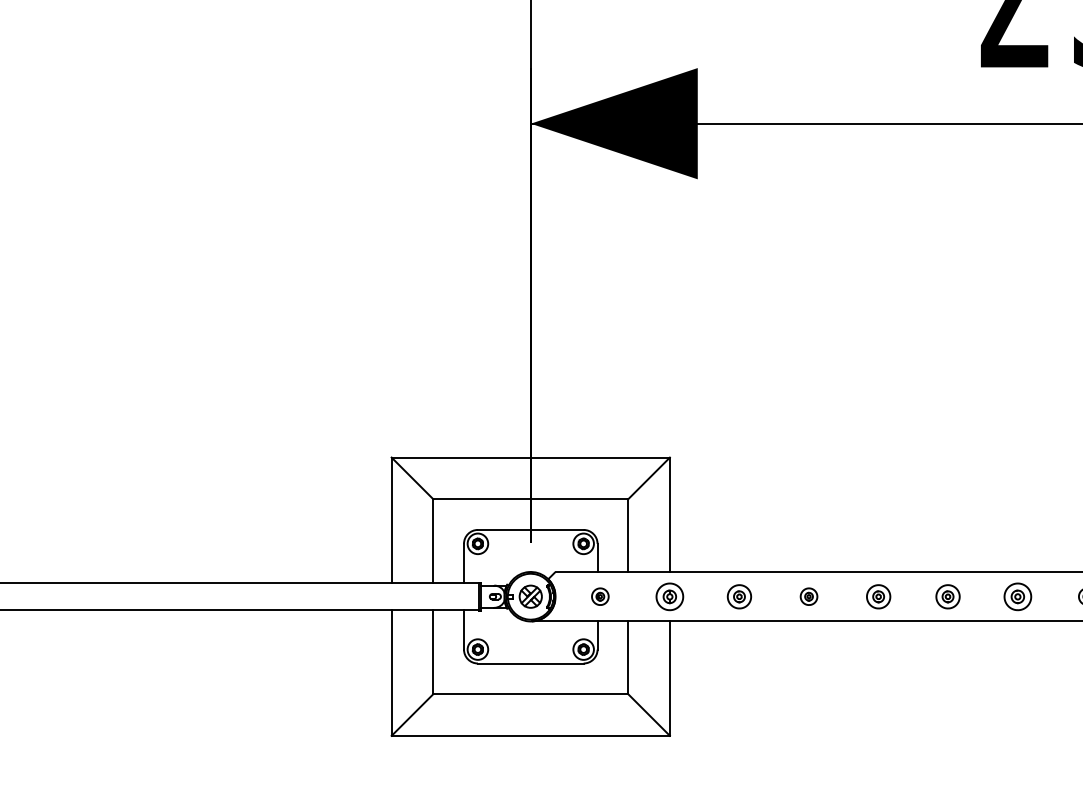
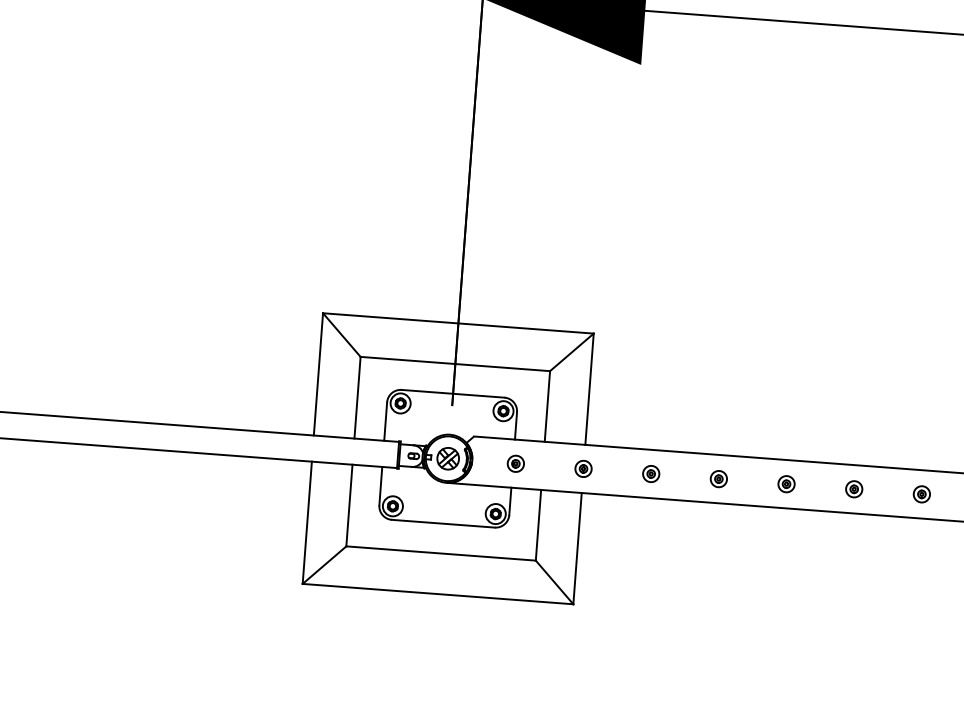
part: (669, 596) -> (583, 468), size x0.62
part: (739, 596) -> (651, 473), size x0.71
part: (878, 596) -> (786, 483), size x0.71
part: (948, 596) -> (854, 489), size x0.71
part: (1017, 596) -> (921, 494), size x0.62

